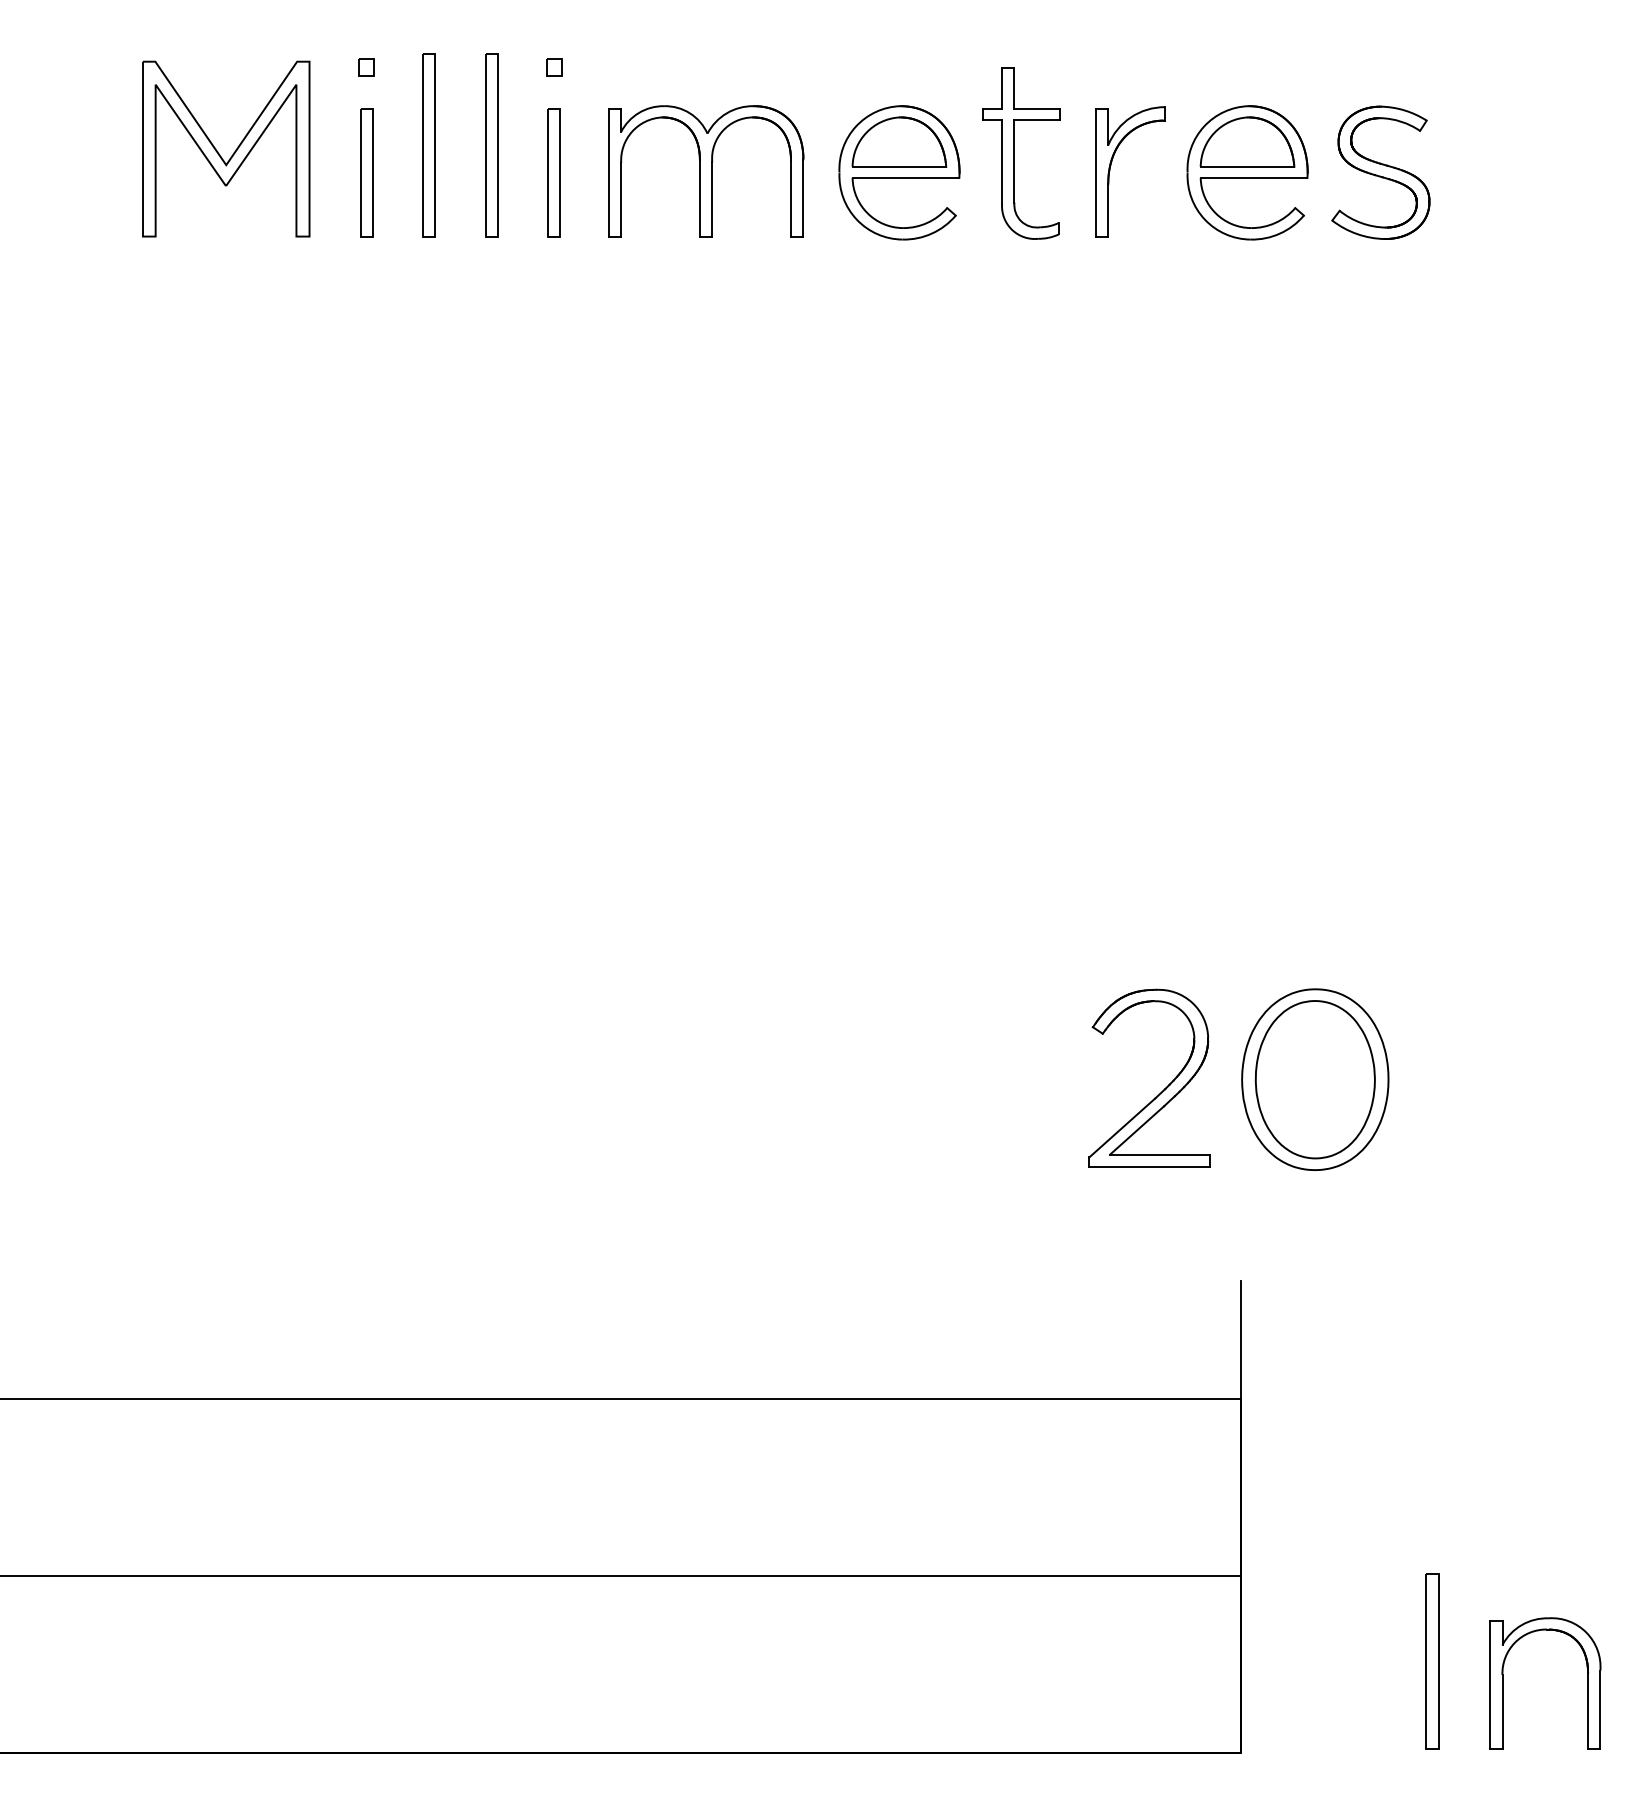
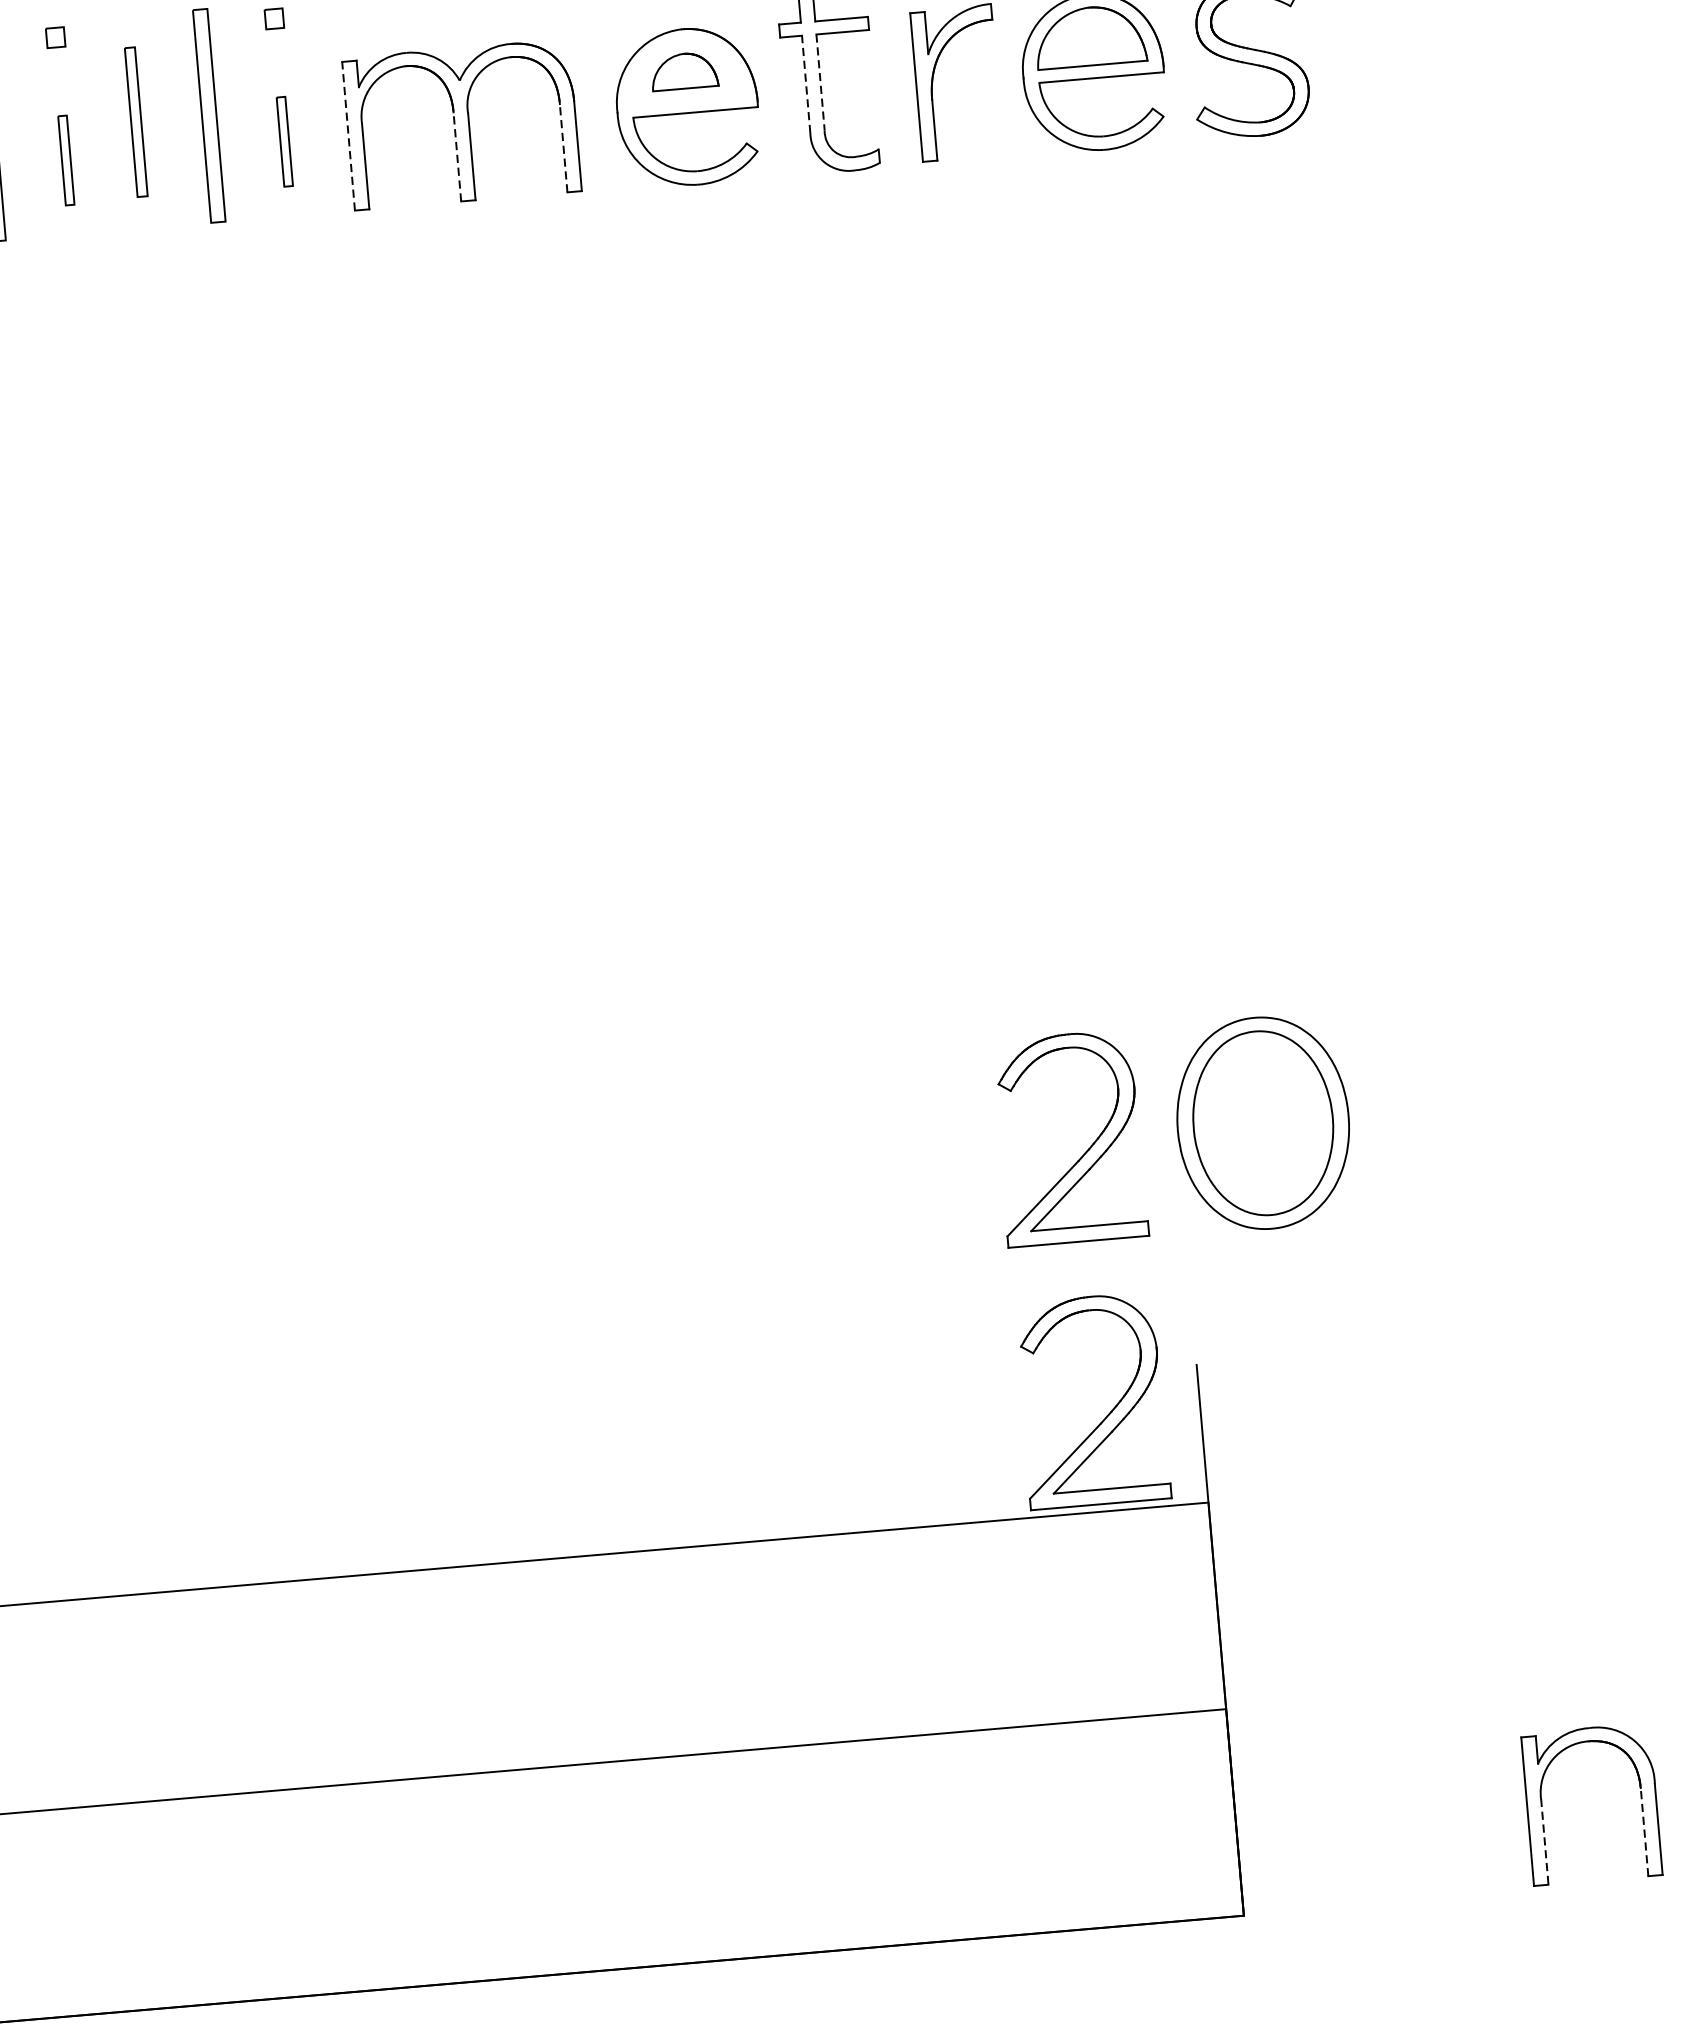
part: (899, 141) -> (684, 70), size x0.6
part: (428, 145) -> (135, 122), size x0.7
line: (1014, 161) -> (820, 82), solid -> dashed
line: (1002, 162) -> (806, 84), solid -> dashed
part: (366, 172) -> (65, 160), size x0.6
part: (553, 172) -> (284, 141), size x0.6
line: (608, 172) -> (348, 135), solid -> dashed
line: (699, 197) -> (456, 155), solid -> dashed
line: (791, 198) -> (564, 147), solid -> dashed
part: (1162, 1315) -> (1108, 1413), added
part: (1432, 1661) -> (1458, 1790), removed
line: (1588, 1710) -> (1644, 1831), solid -> dashed
line: (1502, 1711) -> (1544, 1841), solid -> dashed

